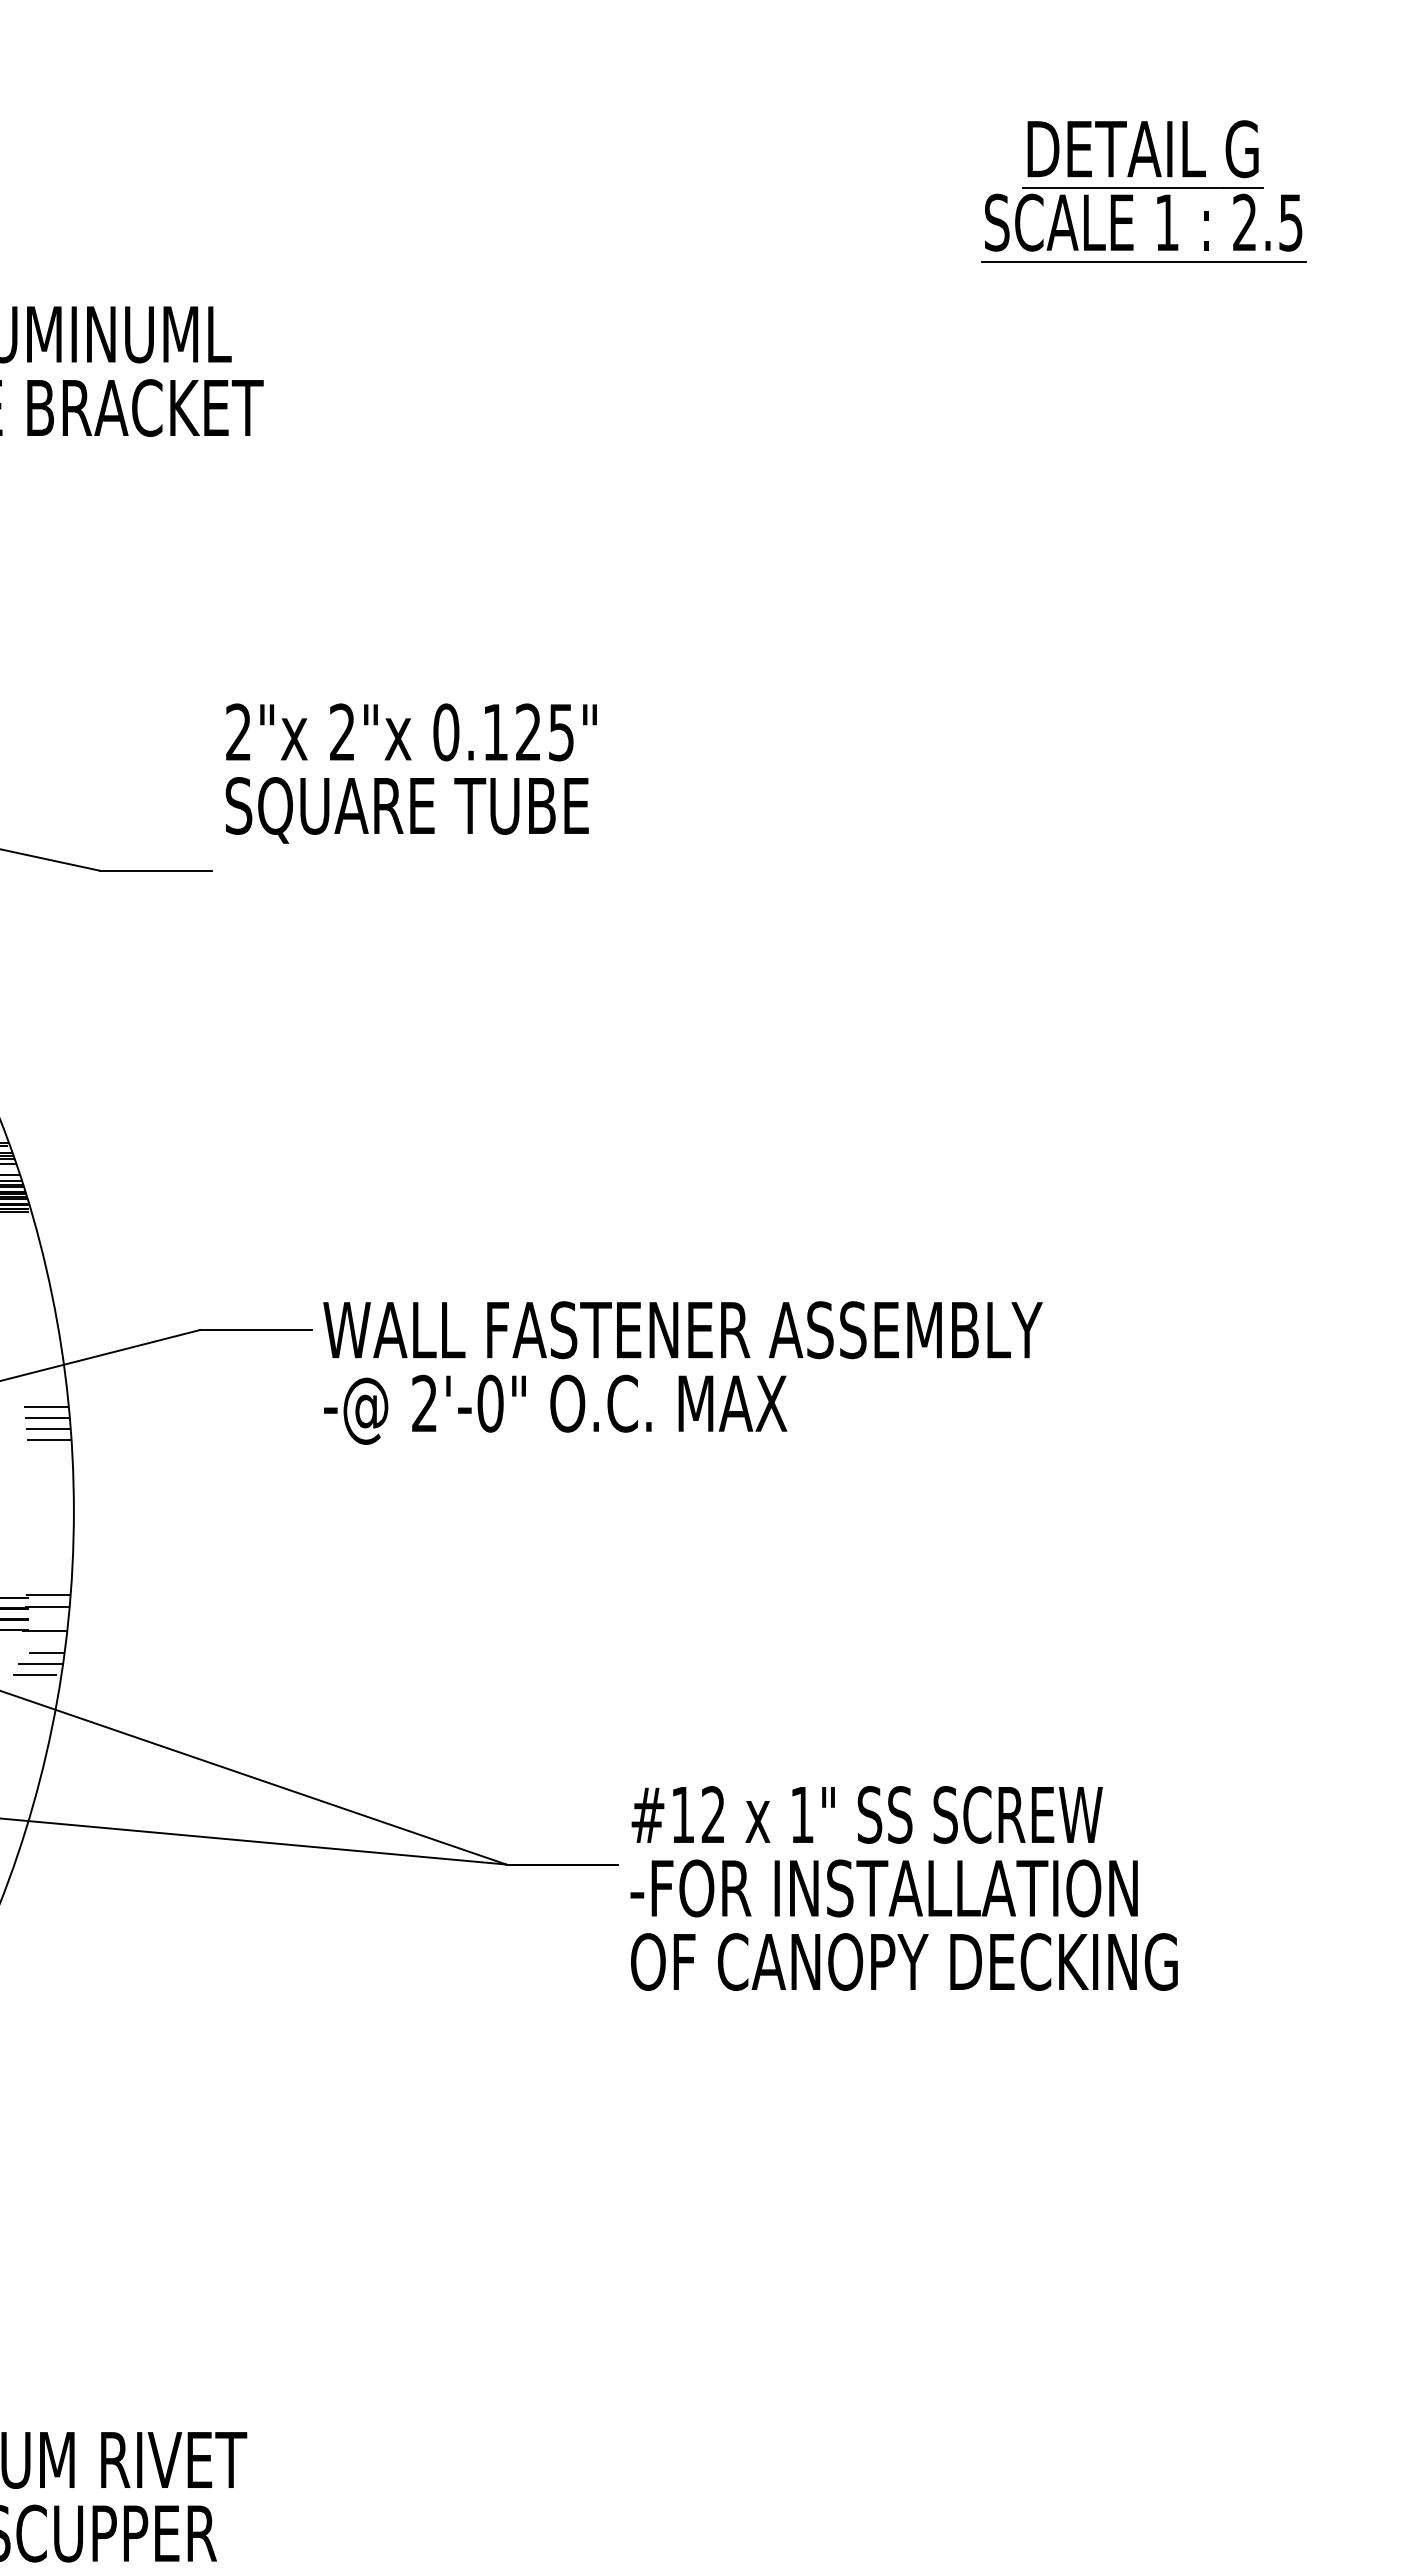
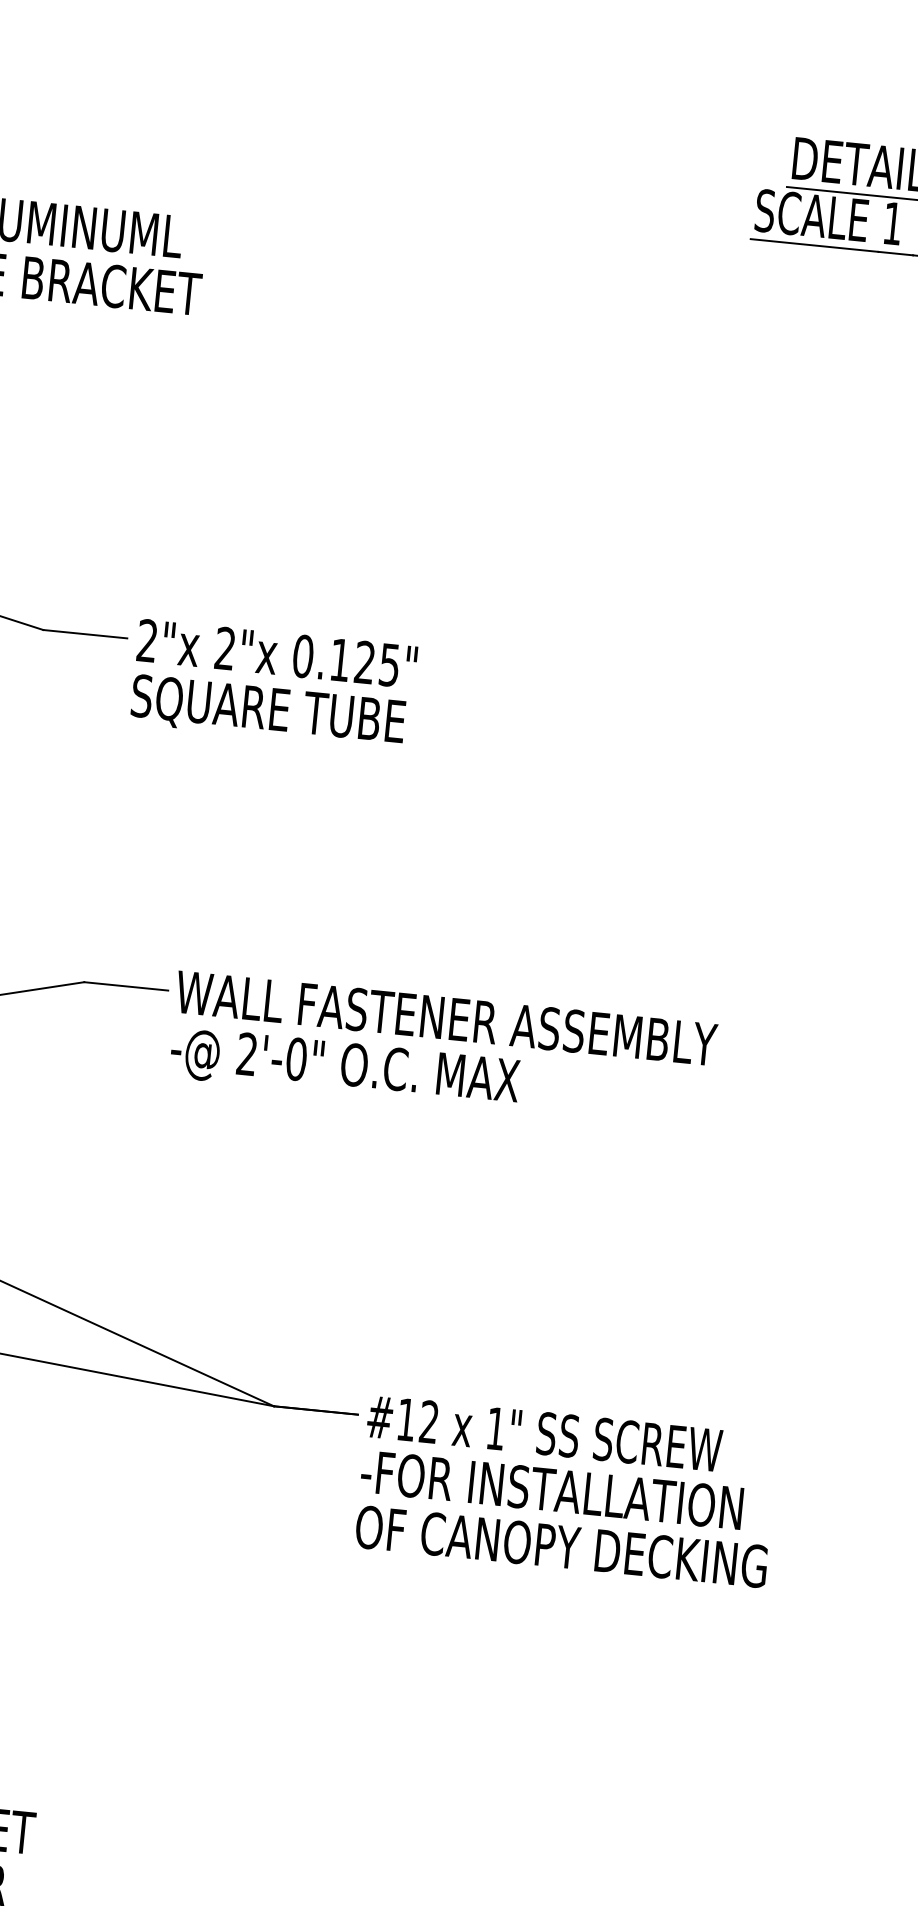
text: (410, 773) -> (273, 684), moved
text: (903, 1888) -> (566, 1491), moved

